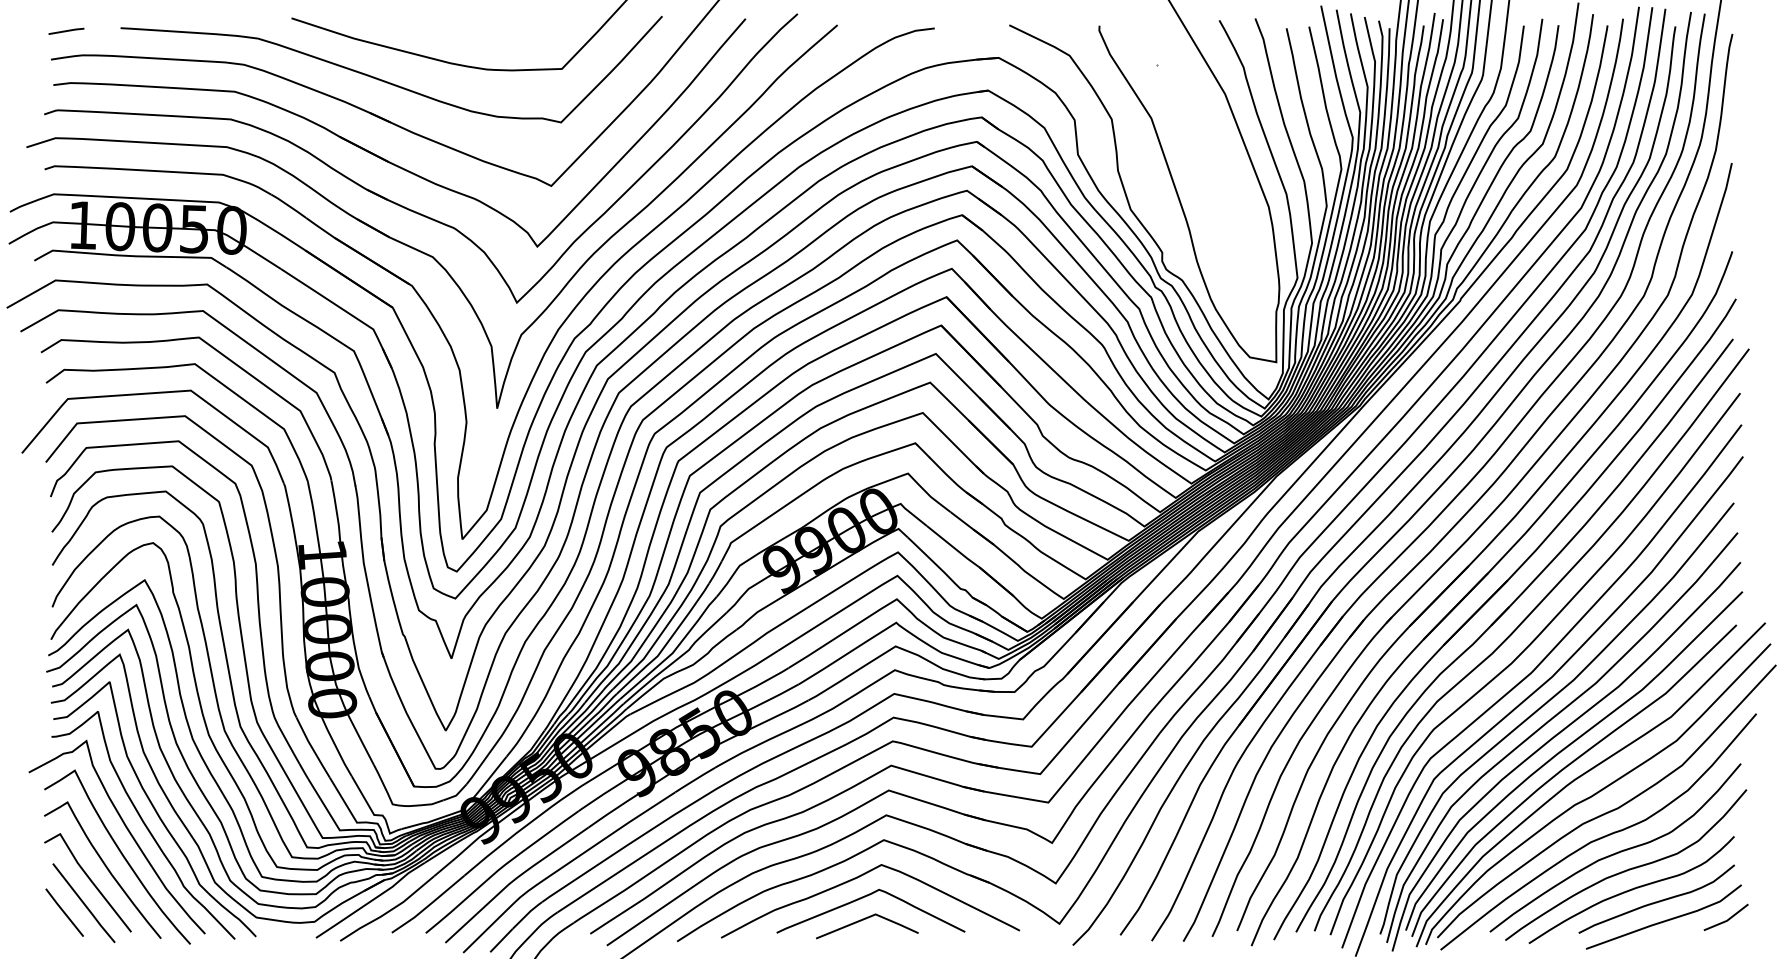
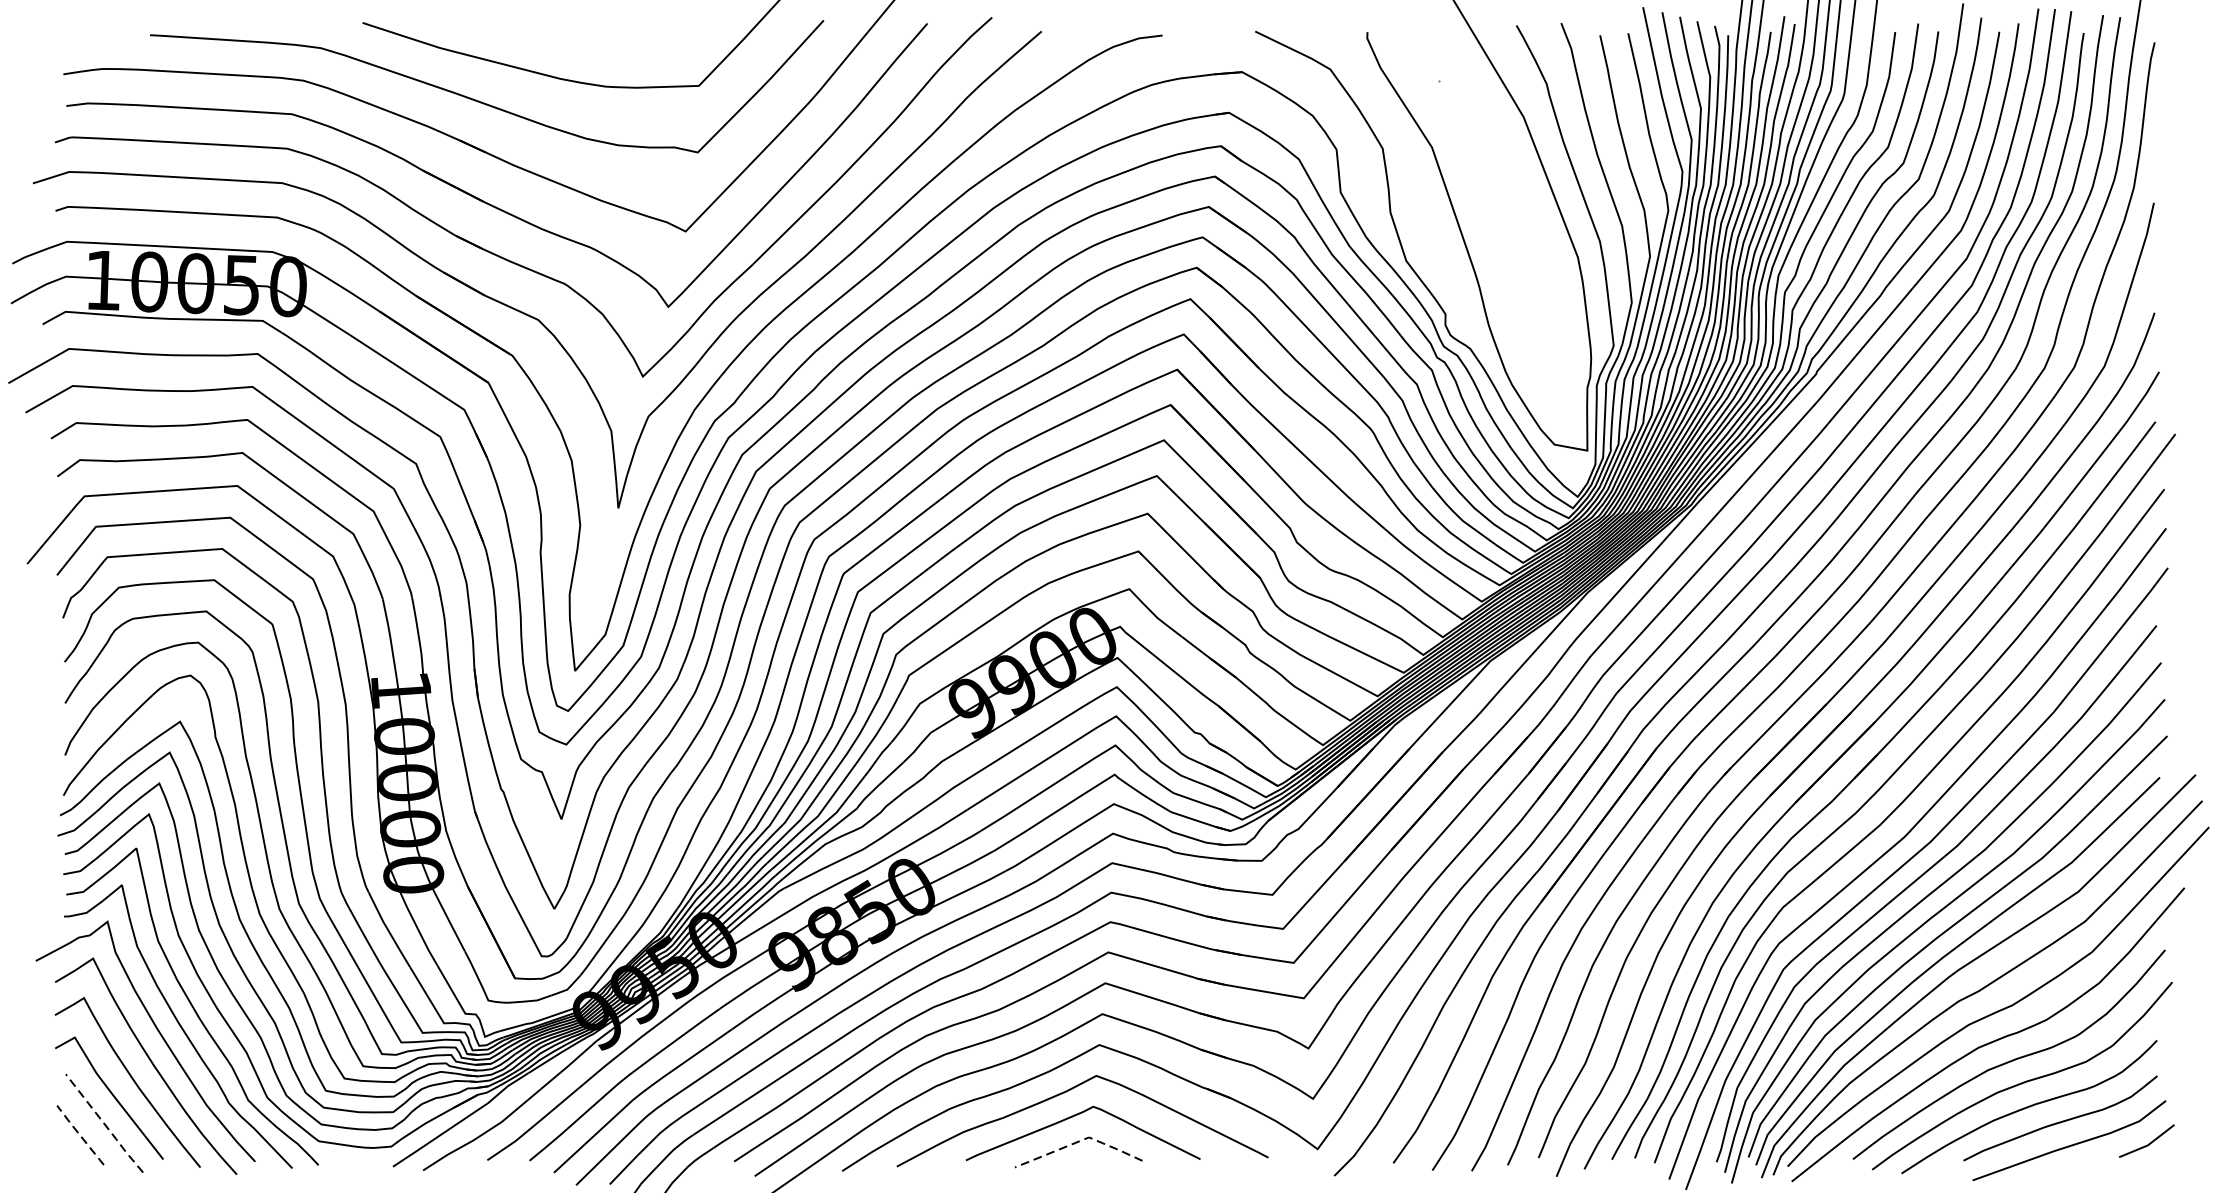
line: (66, 30) -> (82, 38), removed
line: (84, 904) -> (105, 1125), solid -> dashed
line: (63, 912) -> (78, 1135), solid -> dashed
line: (868, 917) -> (1080, 1141), solid -> dashed

